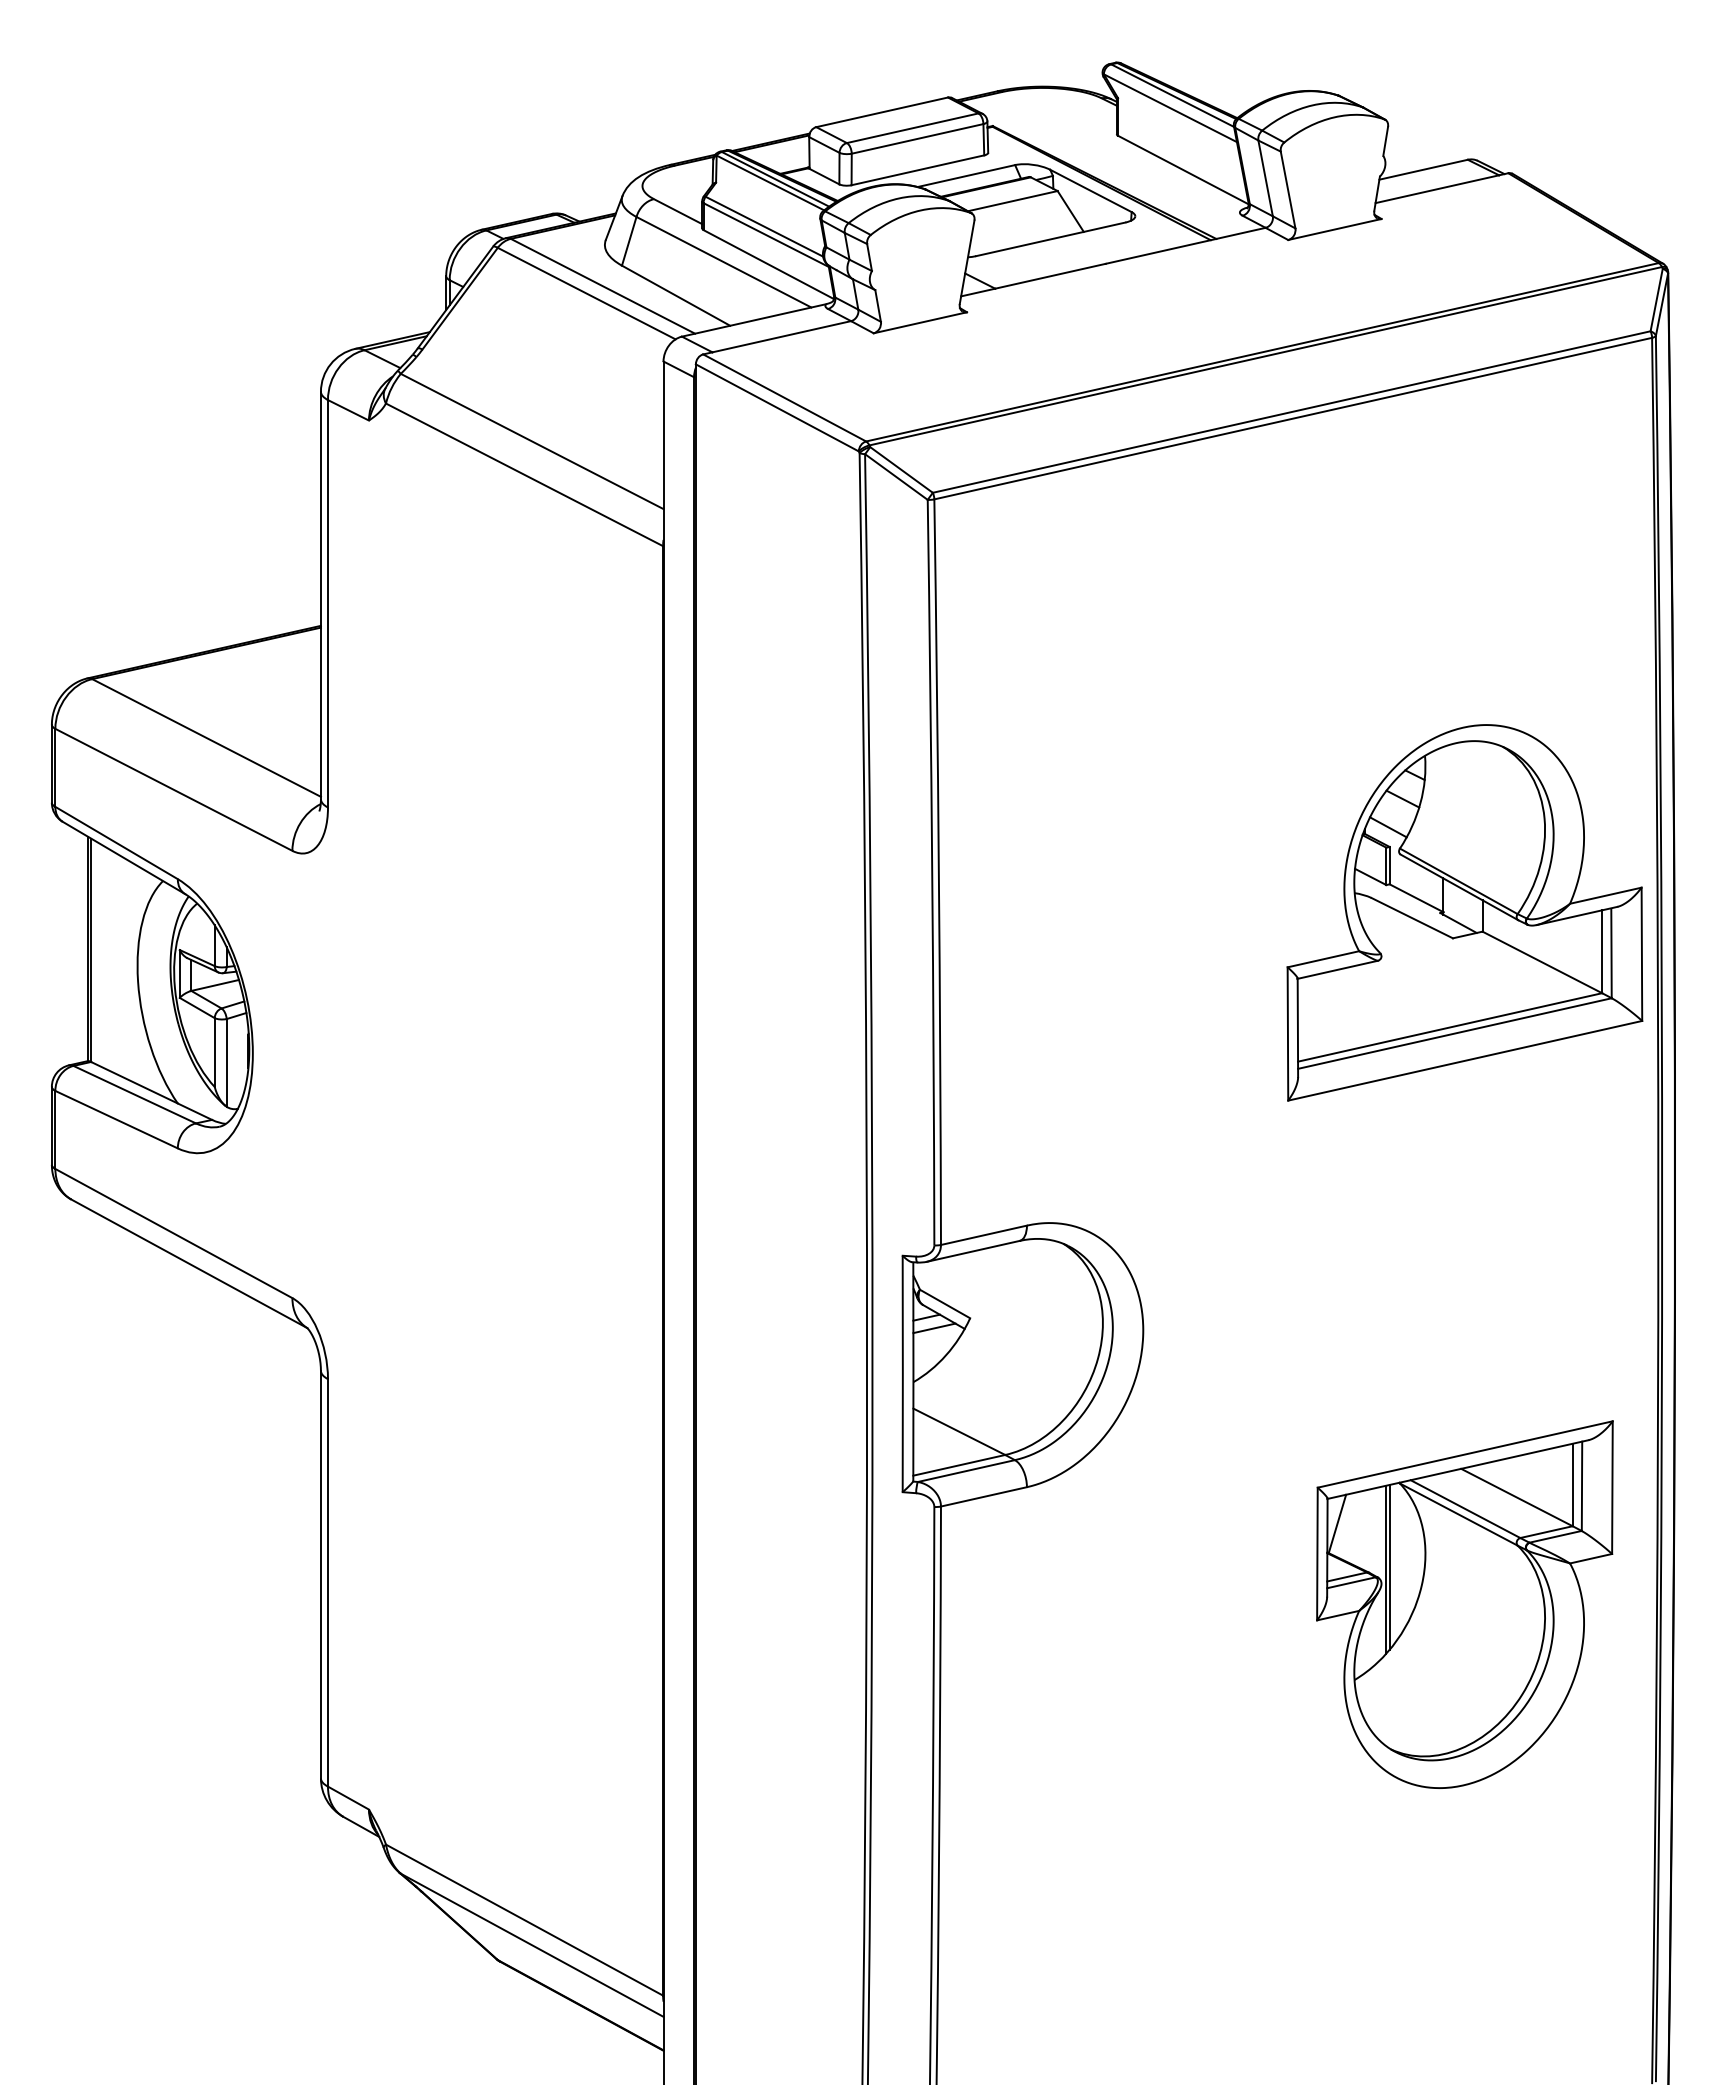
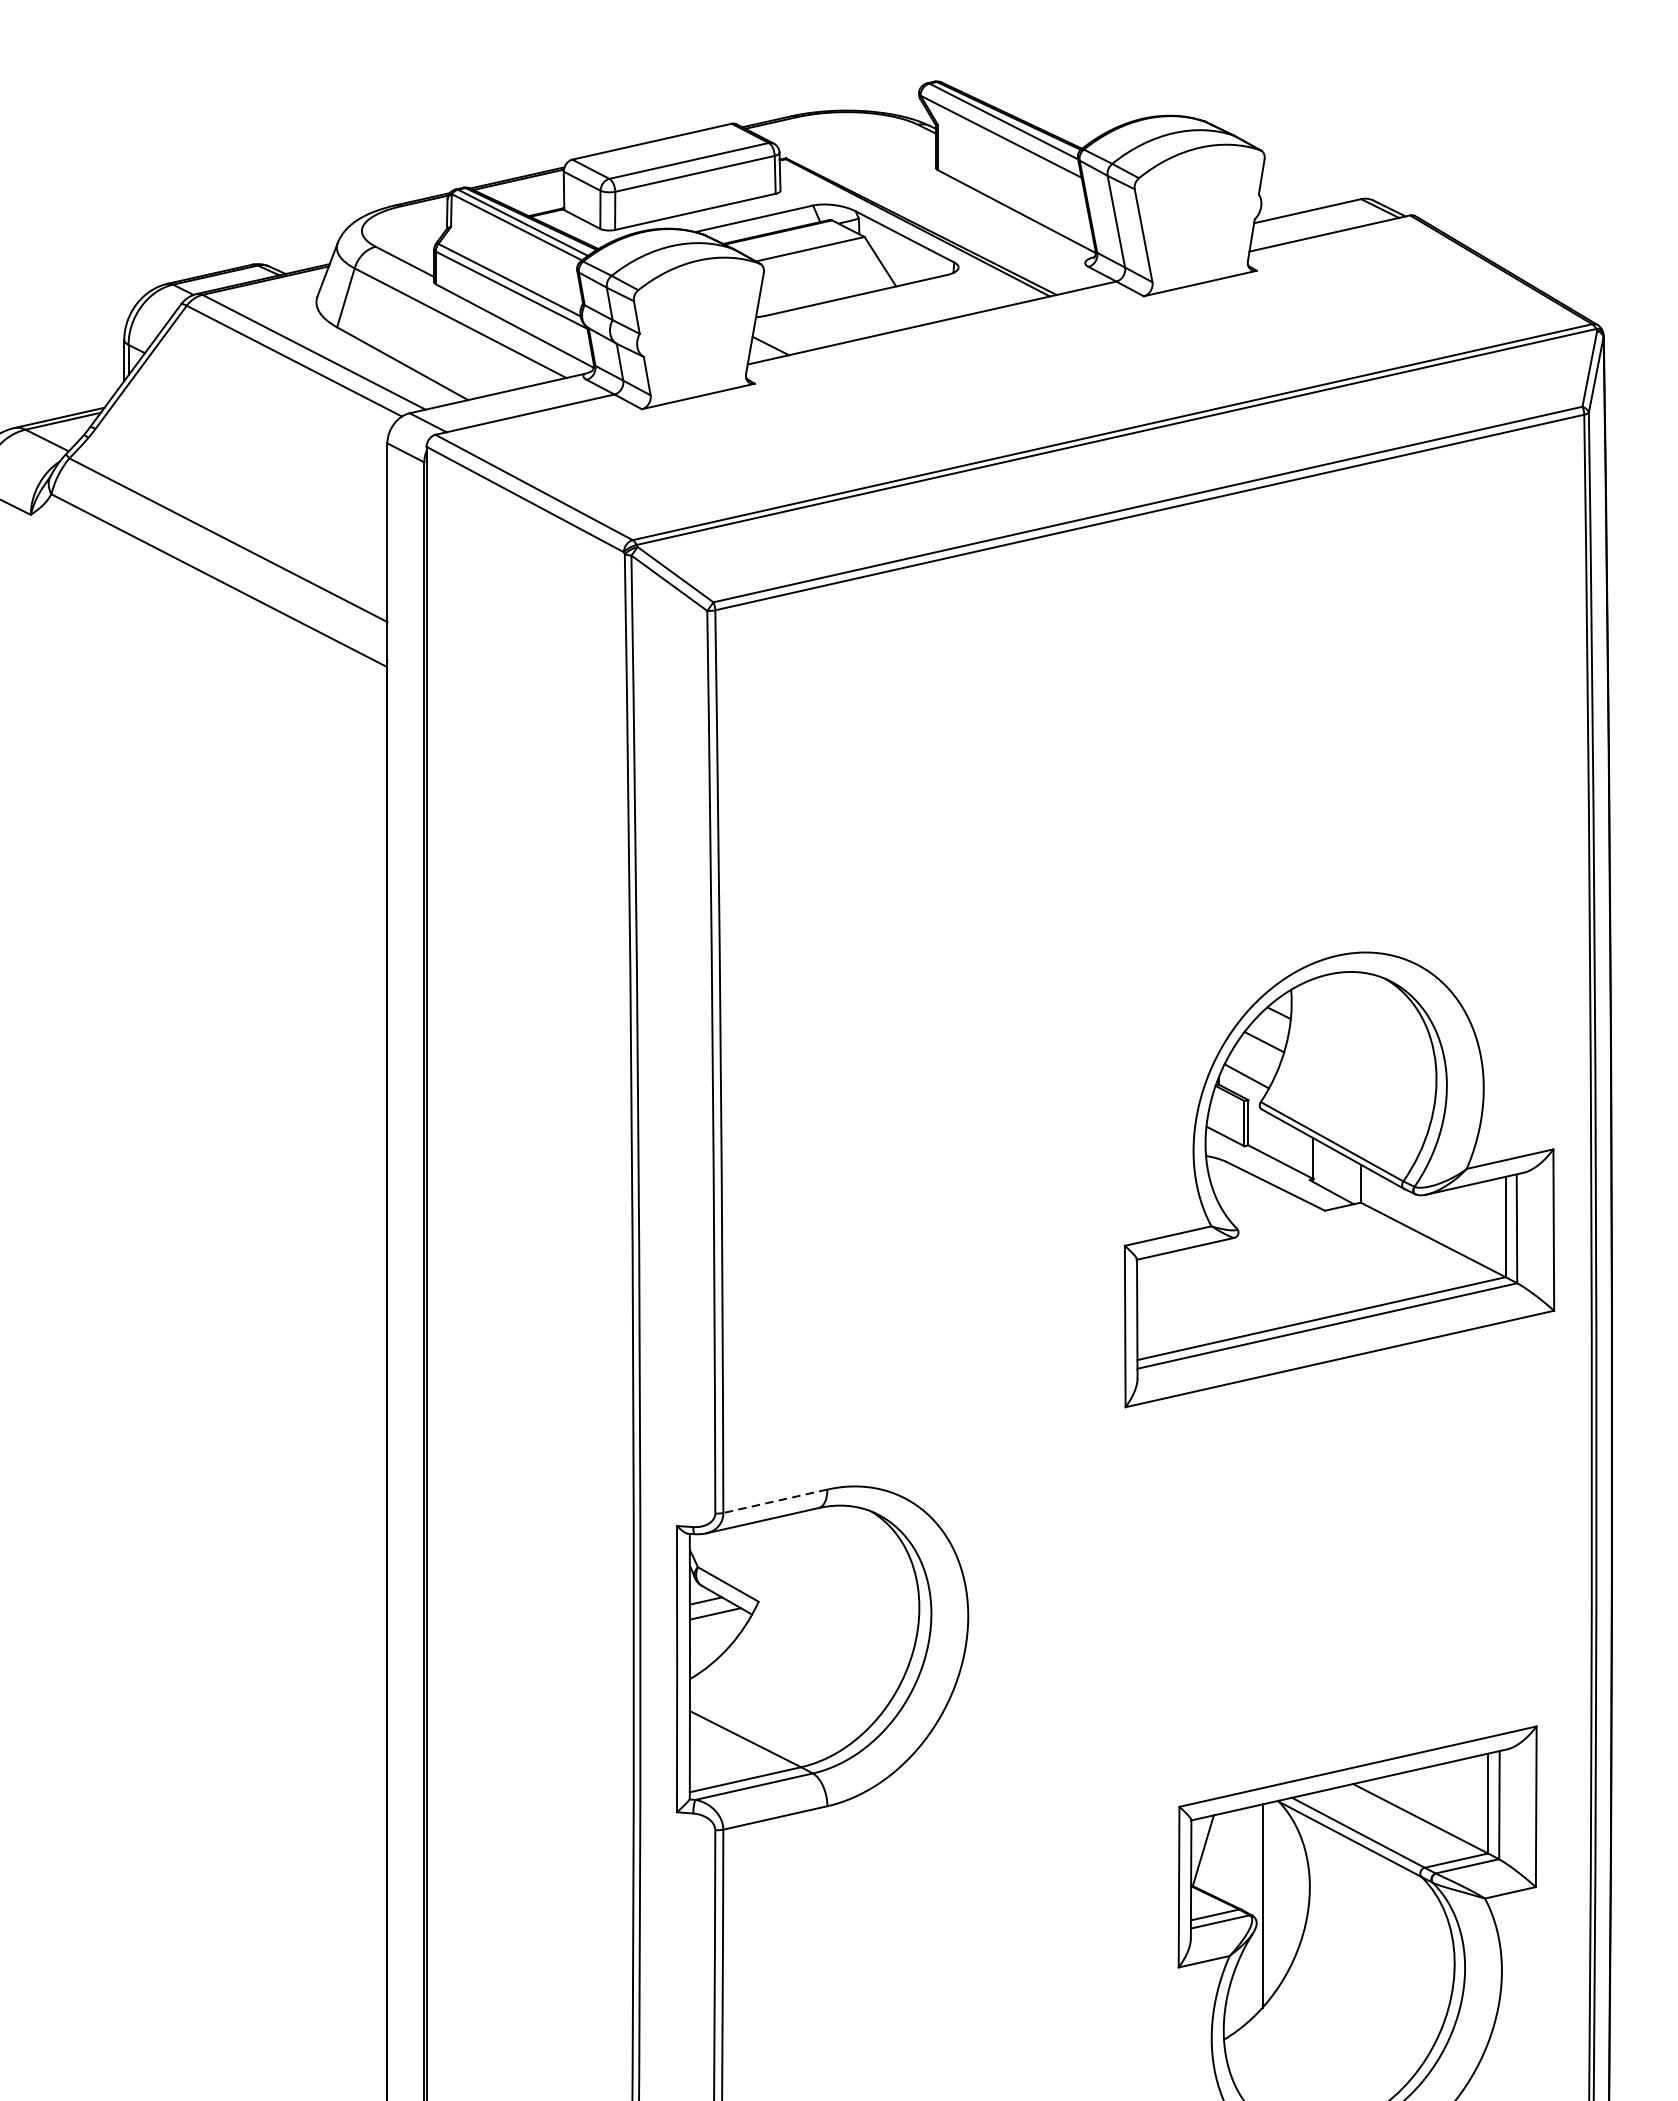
part: (1464, 912) -> (1338, 1179), moved
line: (983, 1235) -> (774, 1501), solid -> dashed
line: (1389, 1566) -> (1266, 1902), removed

